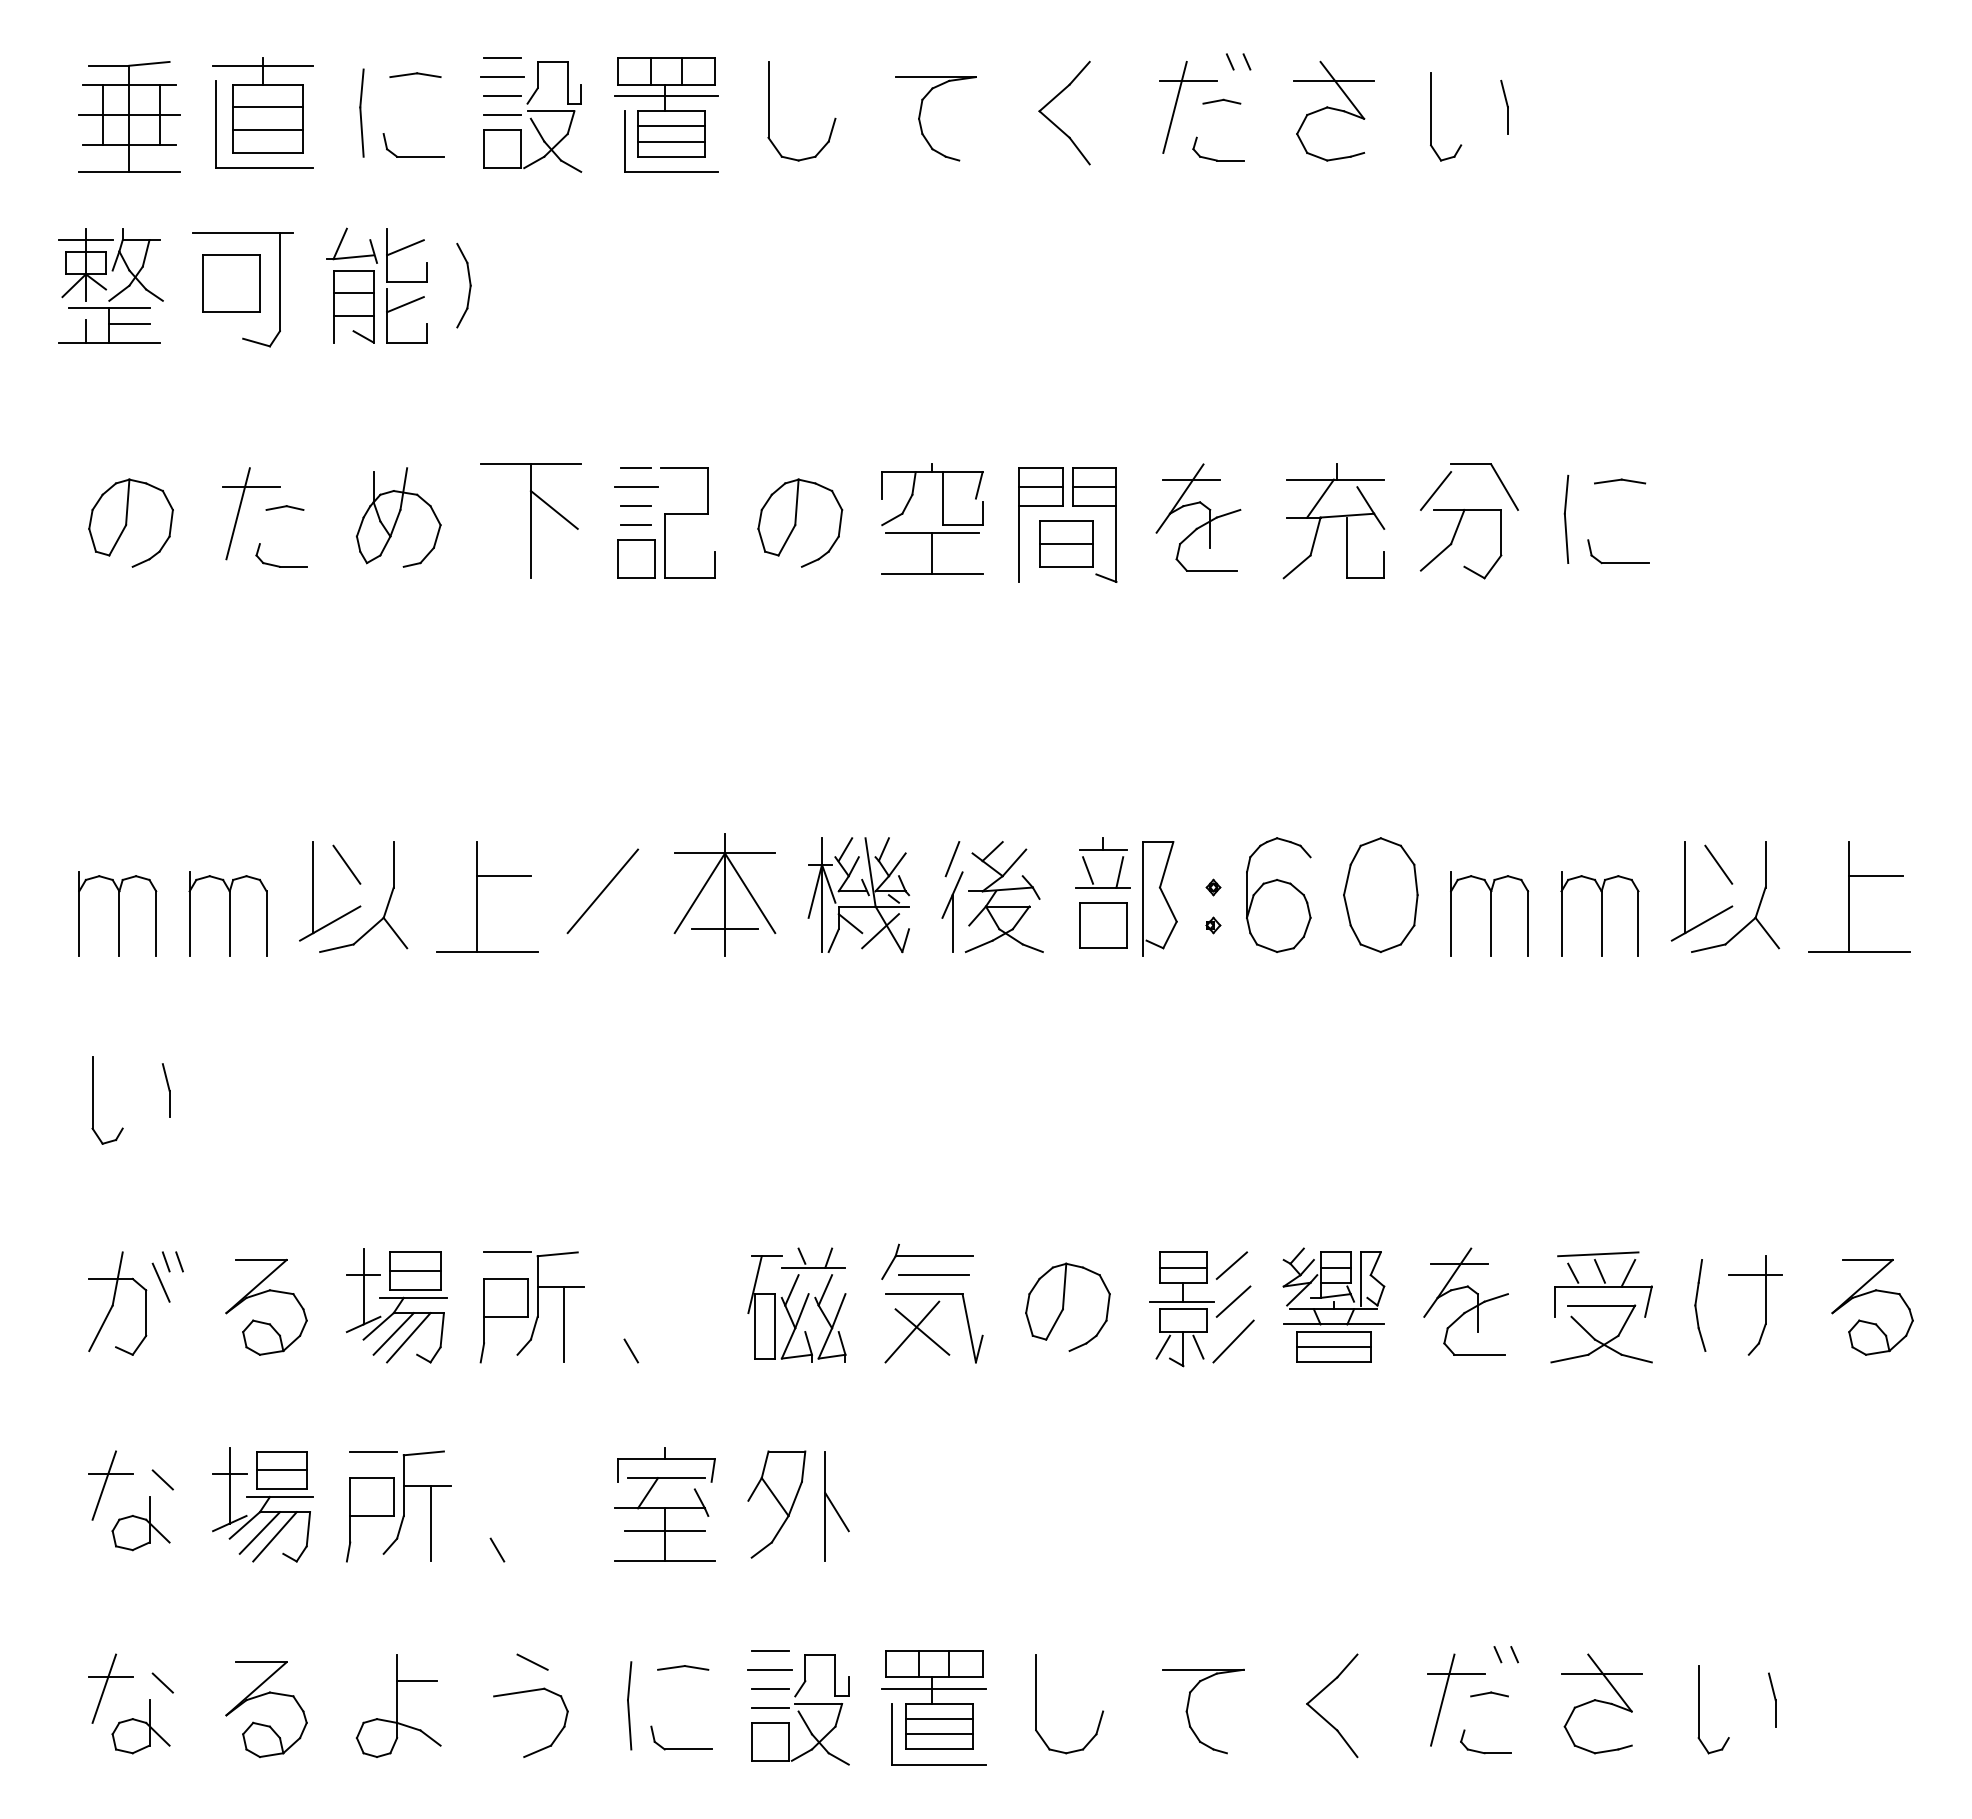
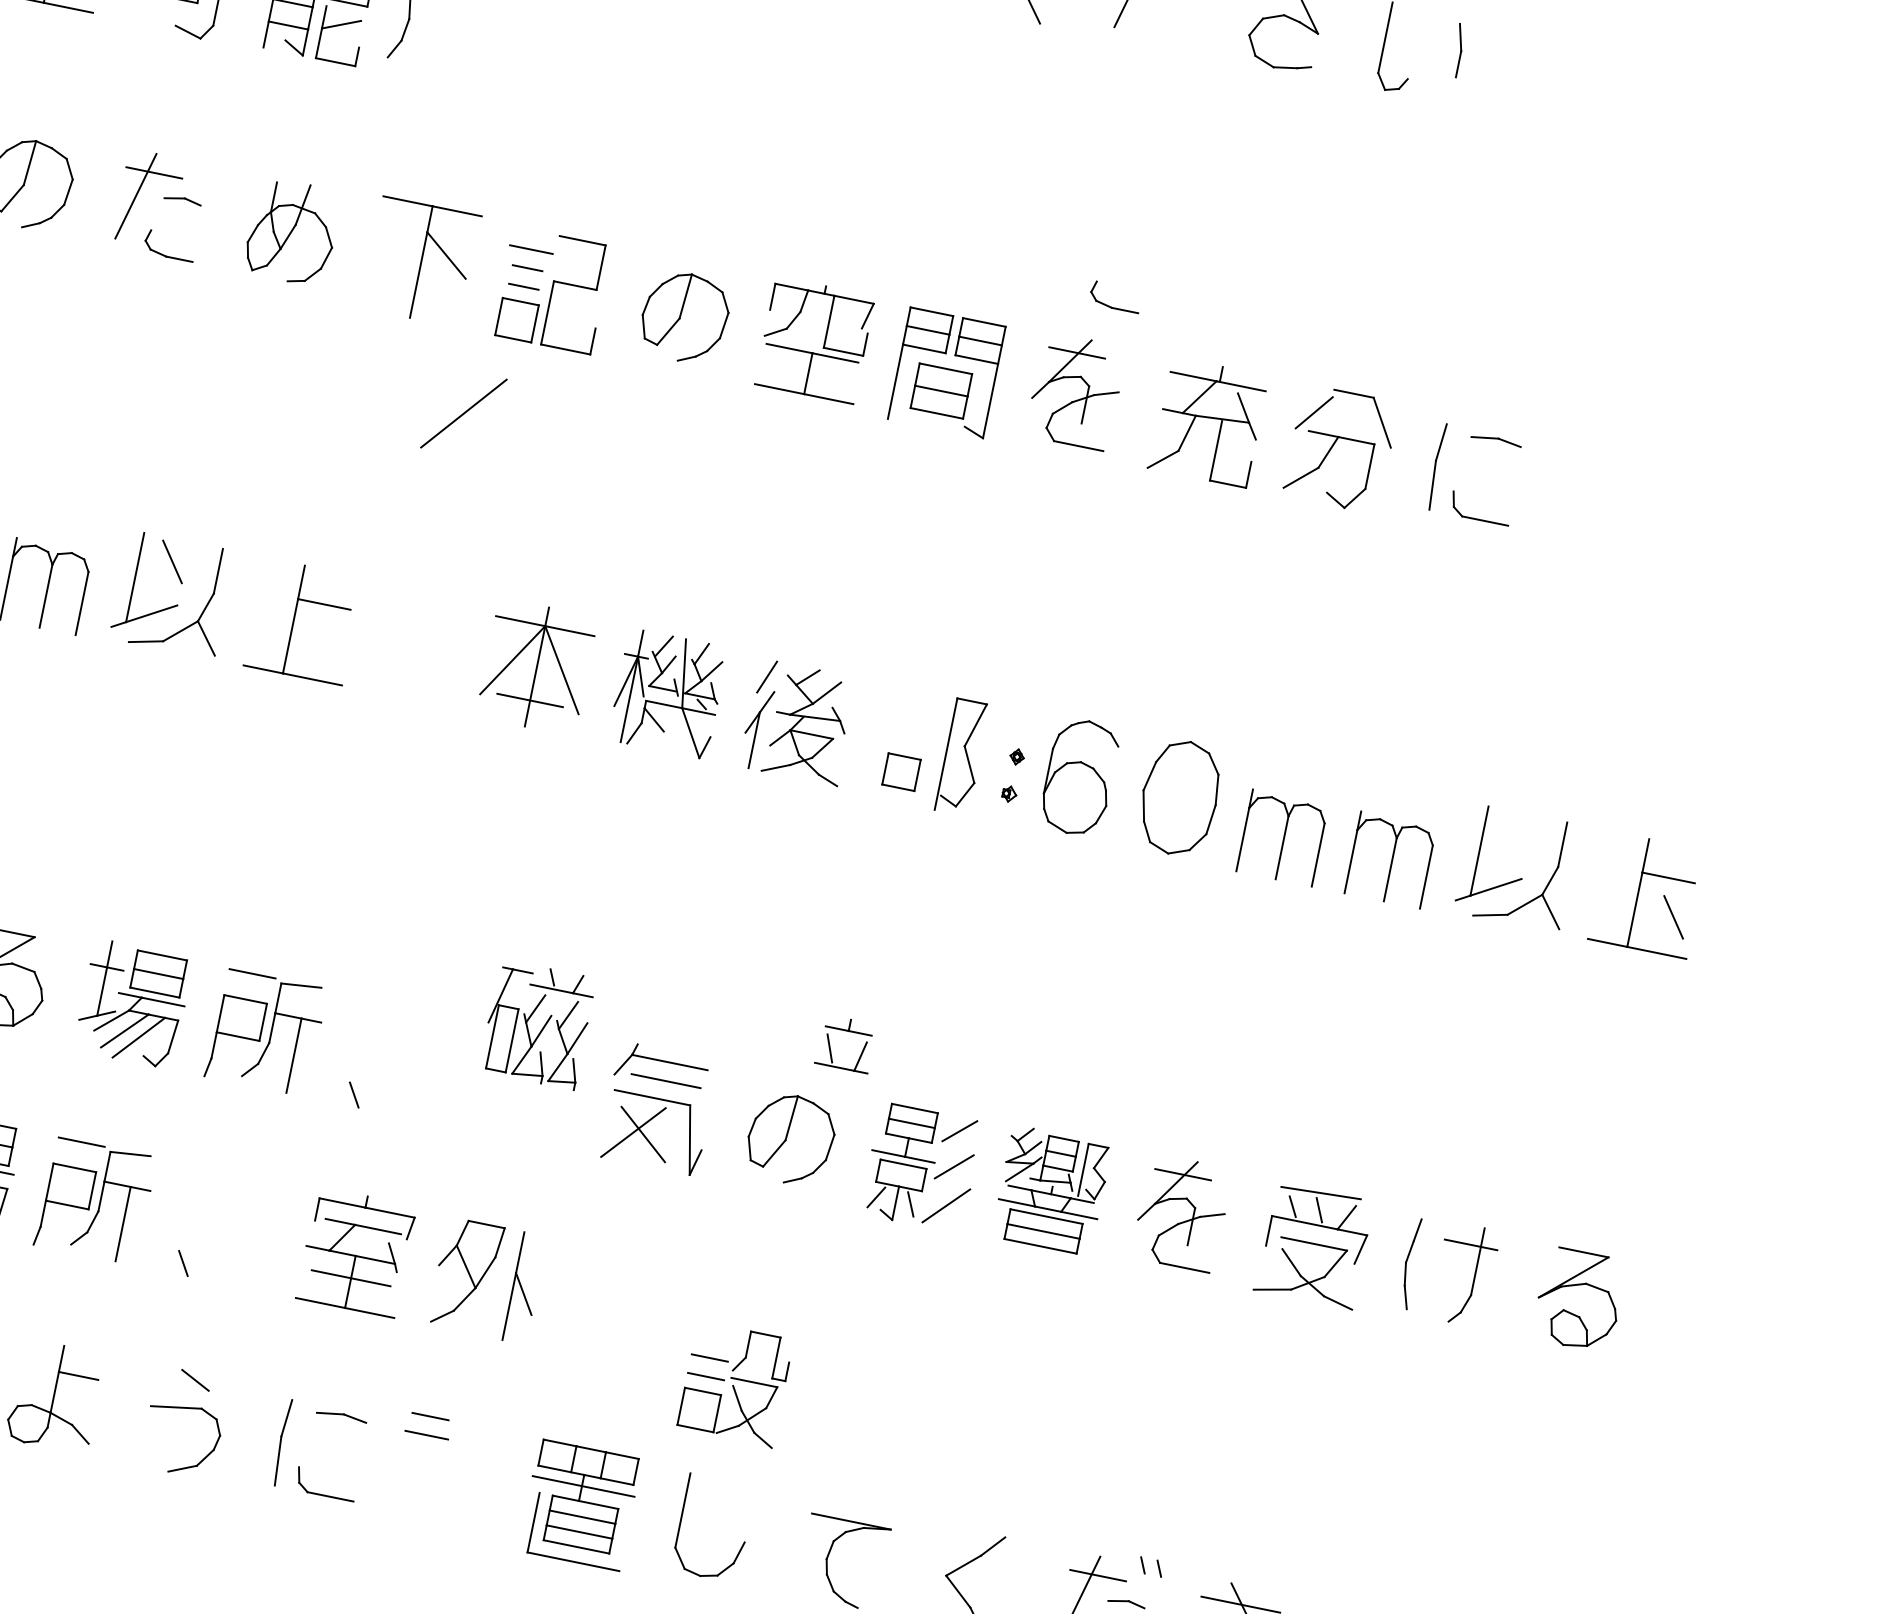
part: (1217, 159) -> (1112, 306), moved
line: (635, 467) -> (534, 230), removed
part: (1102, 850) -> (847, 1031), moved
line: (1718, 864) -> (1673, 917), moved
line: (602, 891) -> (463, 413), moved
part: (1103, 925) -> (901, 772), size x0.7
line: (880, 931) -> (682, 733), removed
part: (802, 1306) -> (542, 1026), moved
part: (800, 1709) -> (735, 1384), moved

